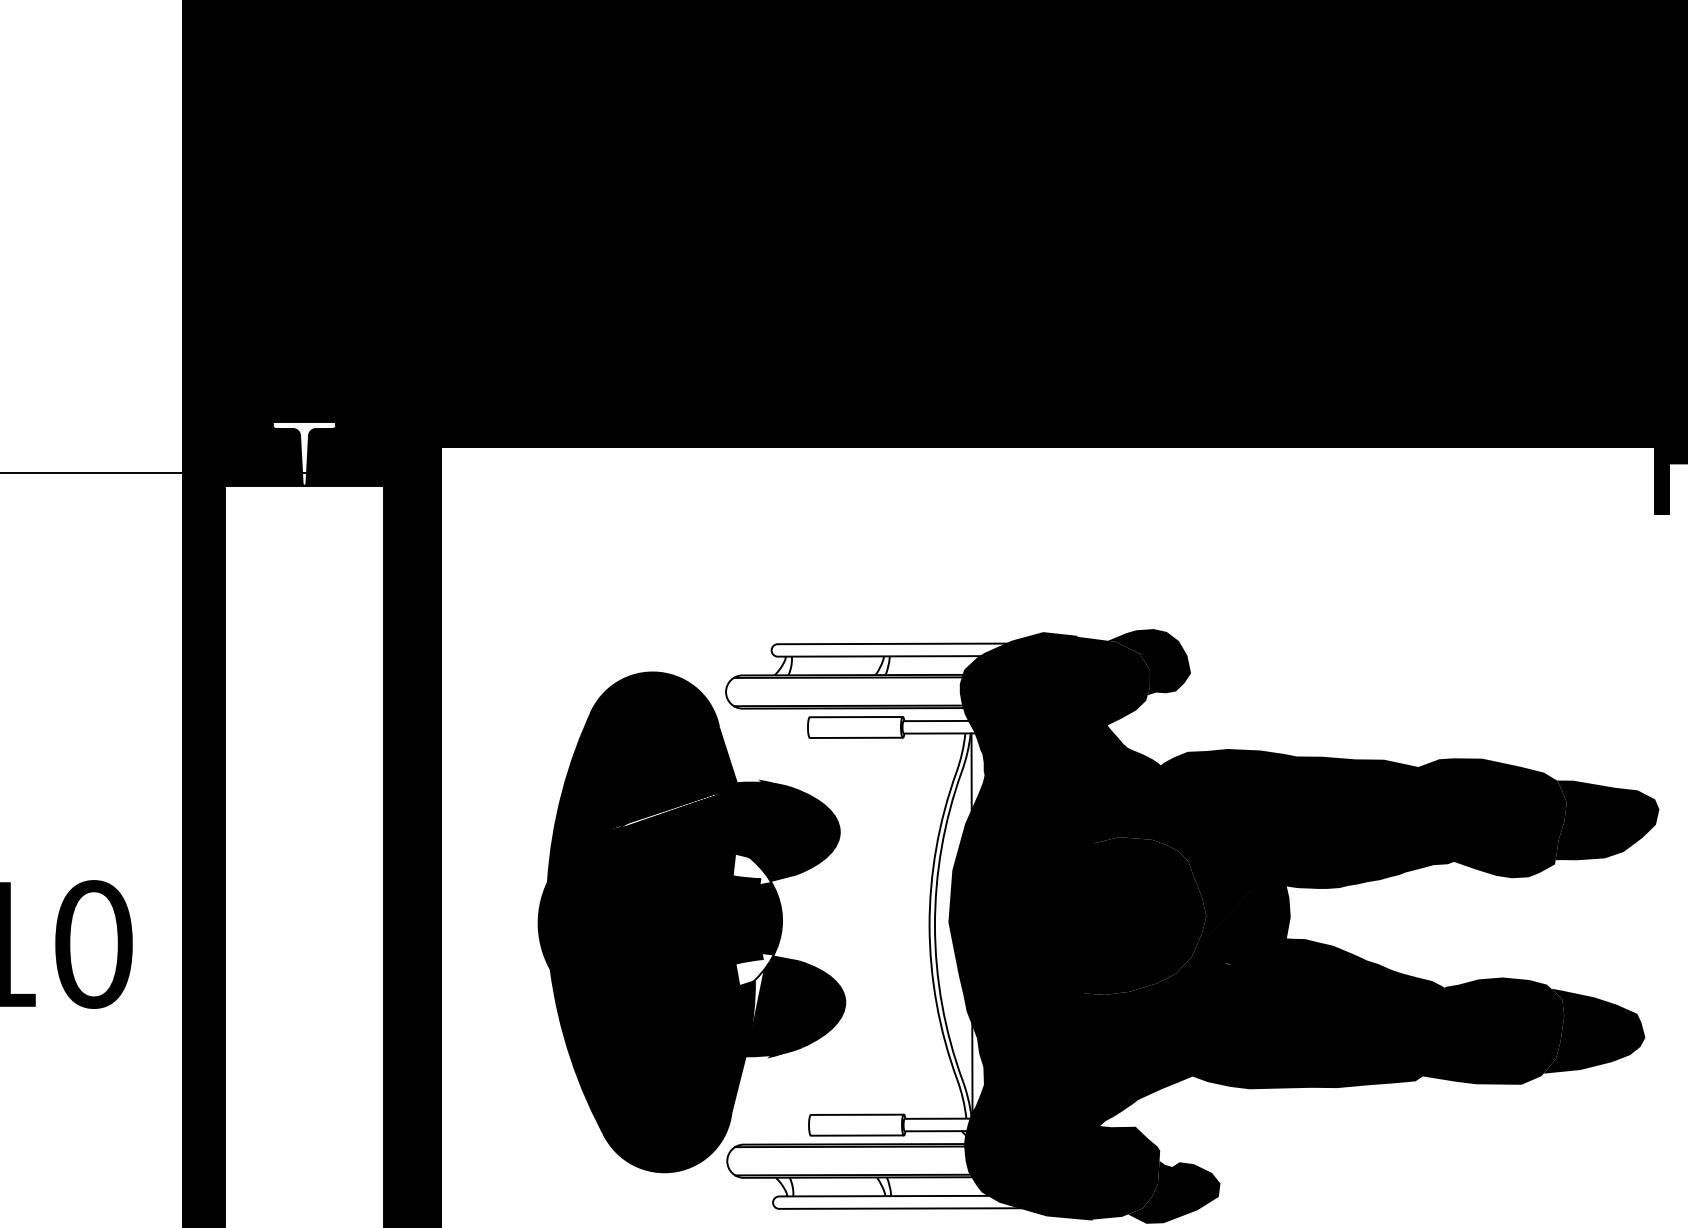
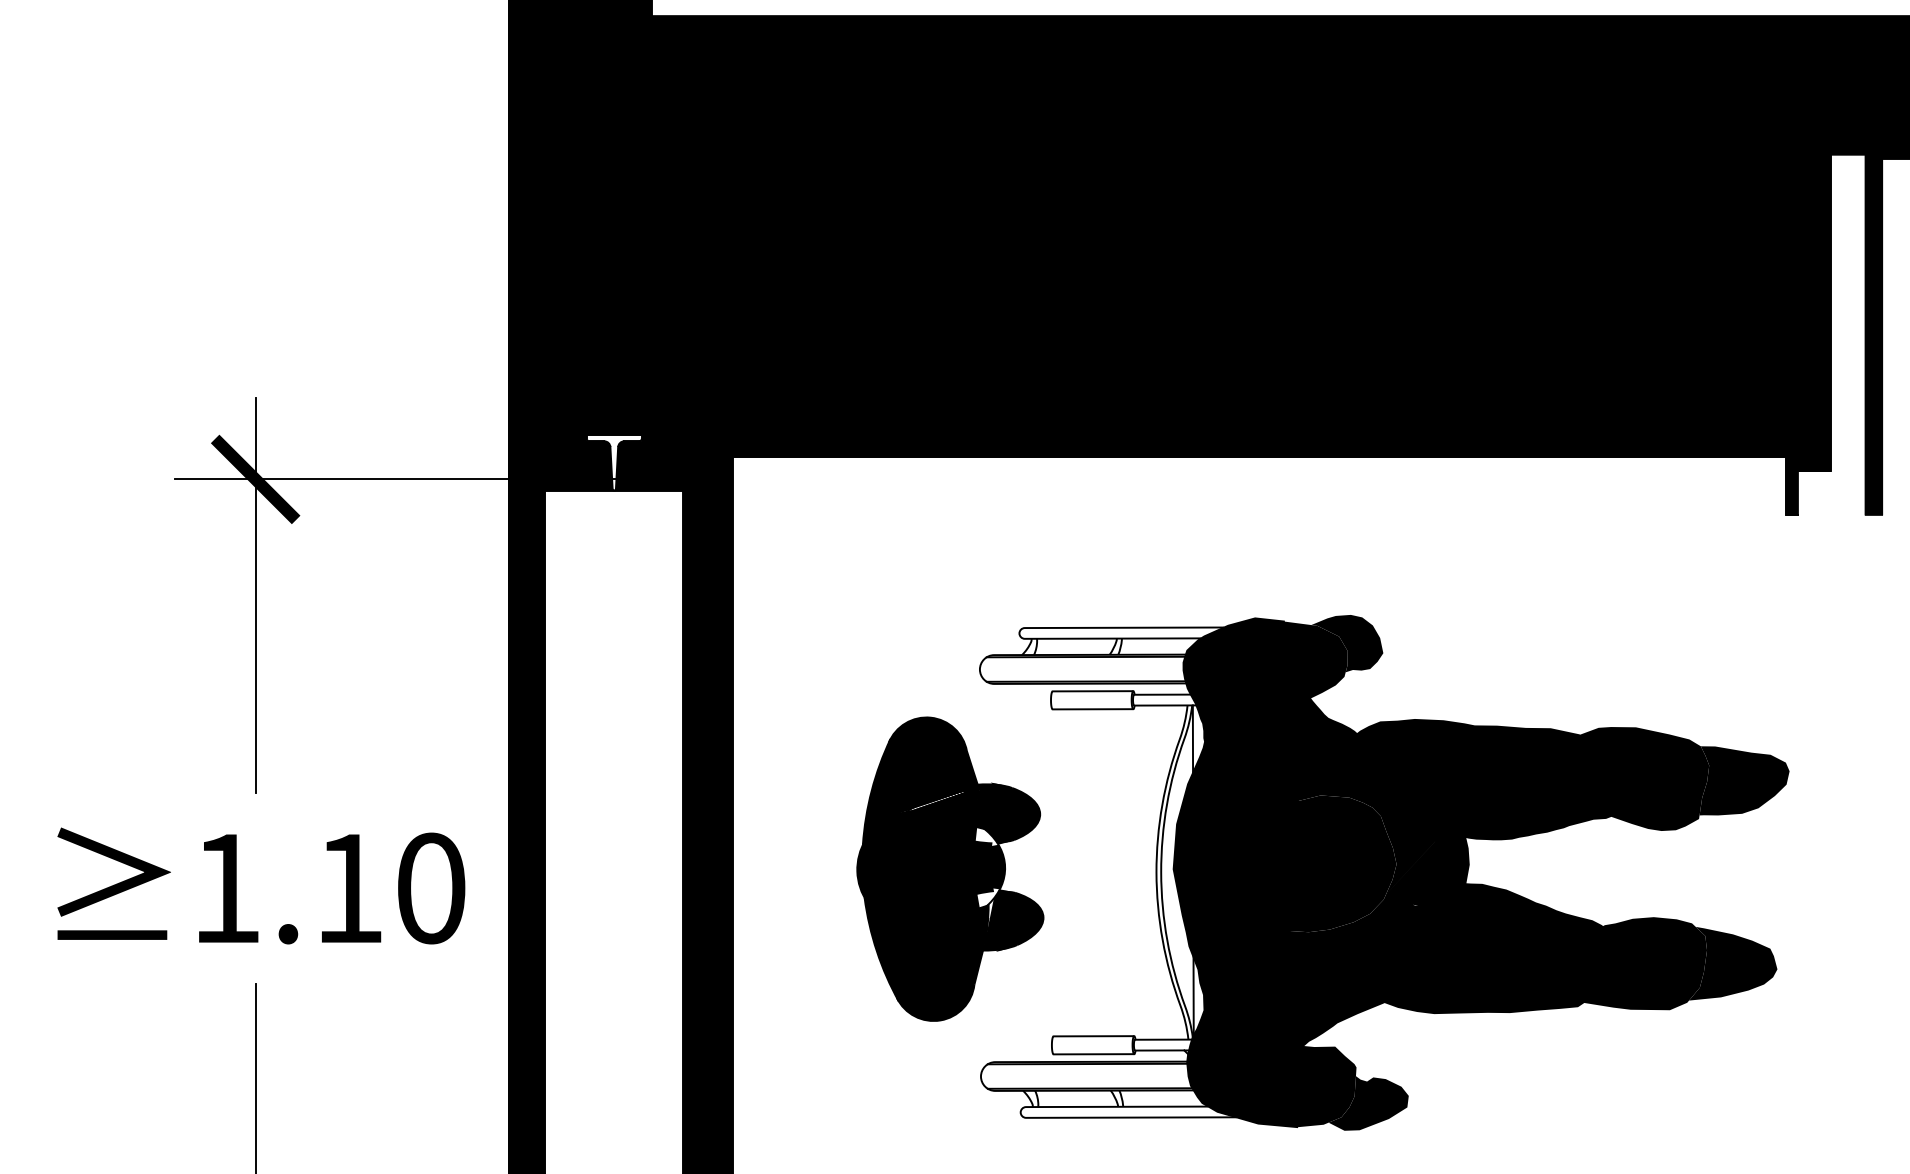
part: (692, 921) -> (950, 868), size x0.7

